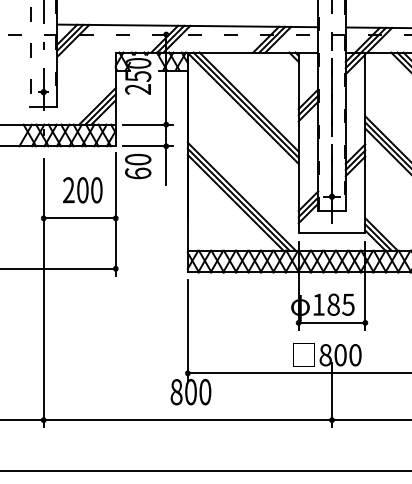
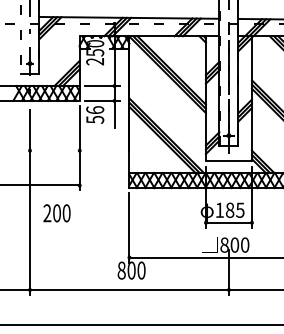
text: (138, 165) -> (95, 114), 60 -> 56
text: (82, 190) -> (56, 213), moved
line: (79, 218) -> (54, 150), removed

